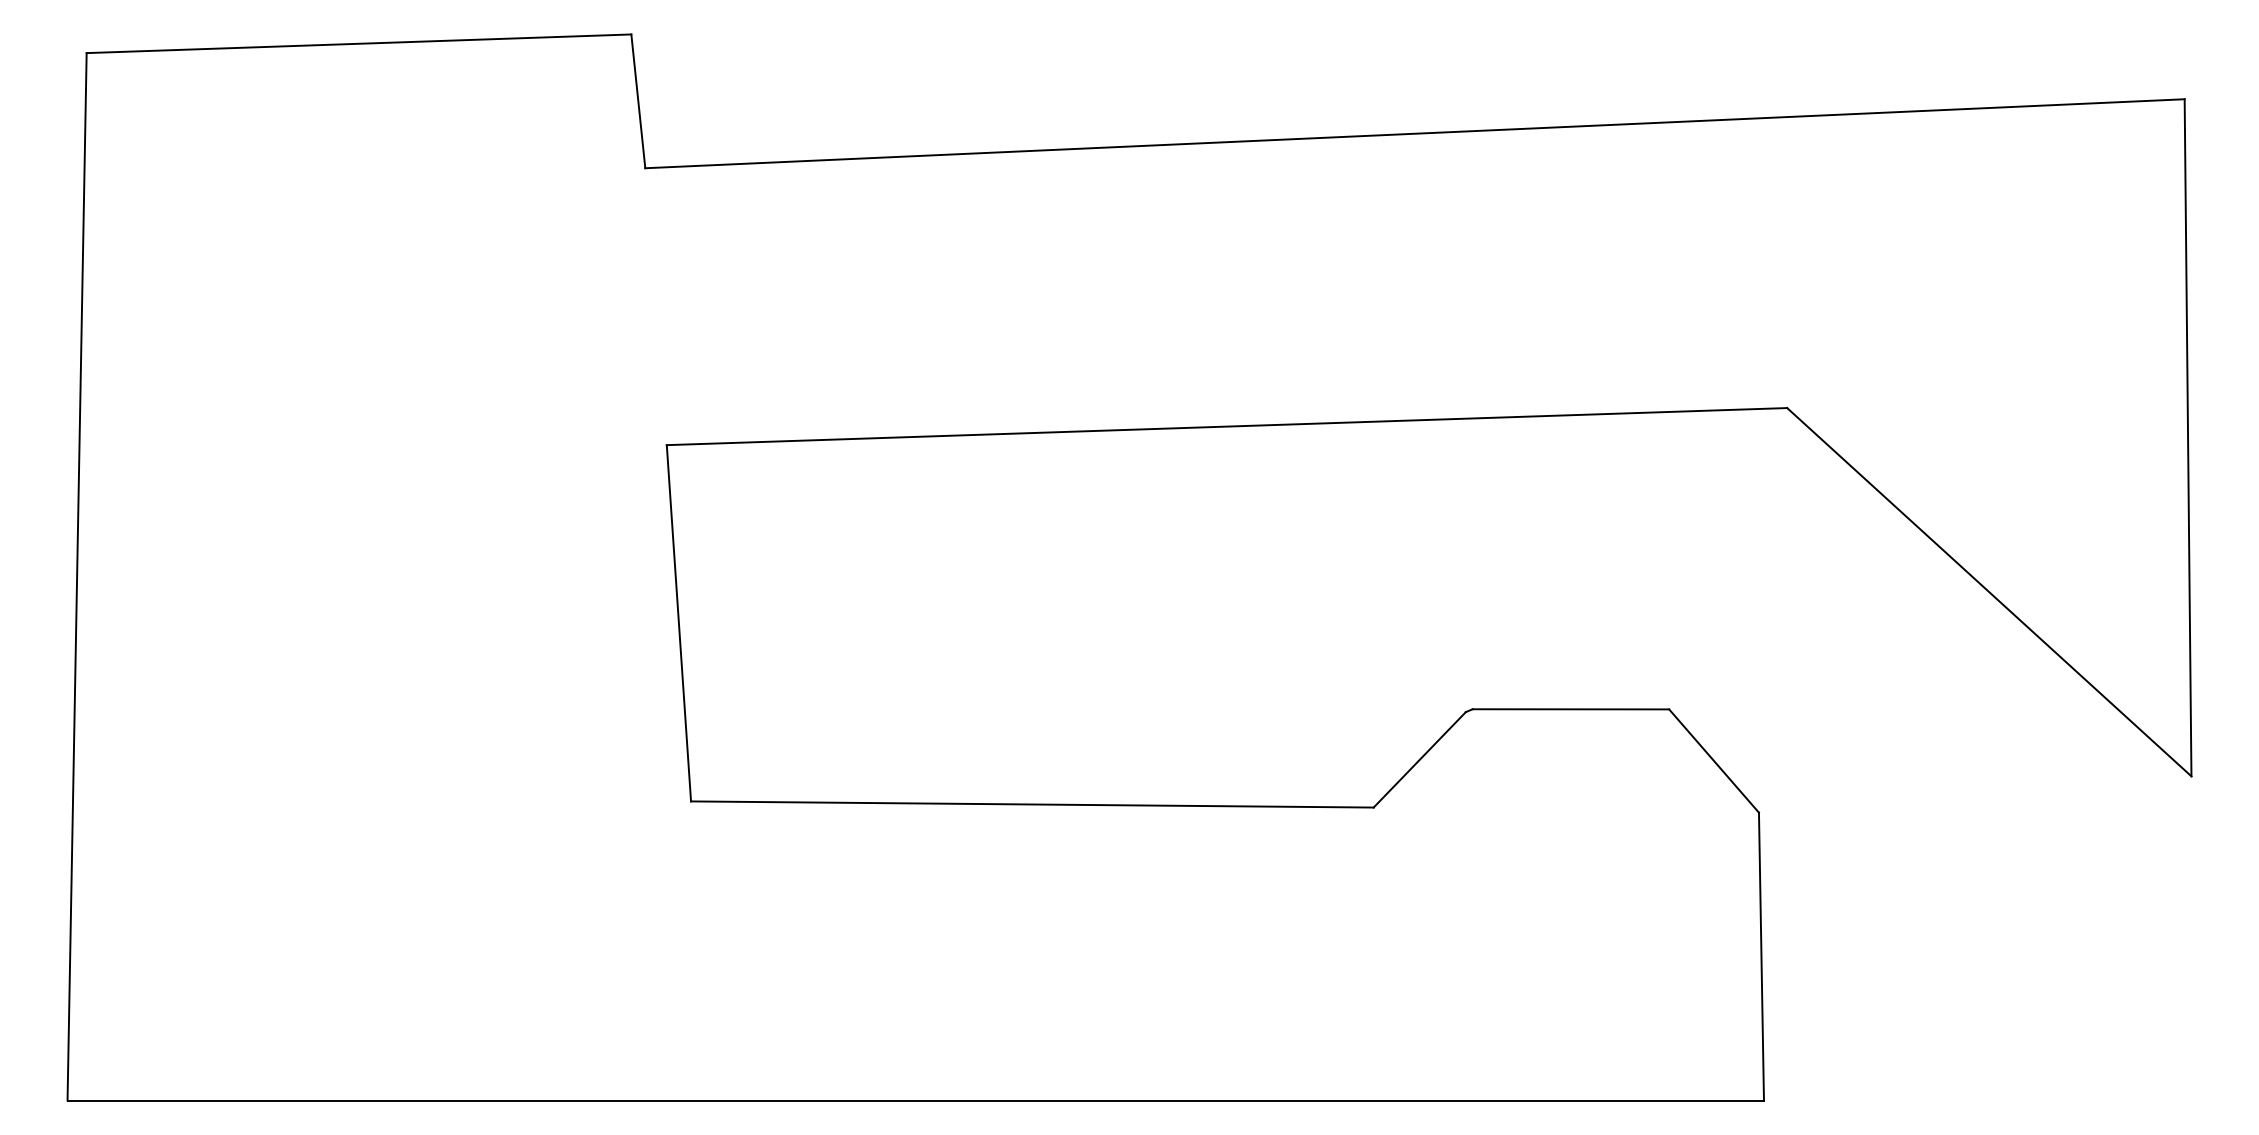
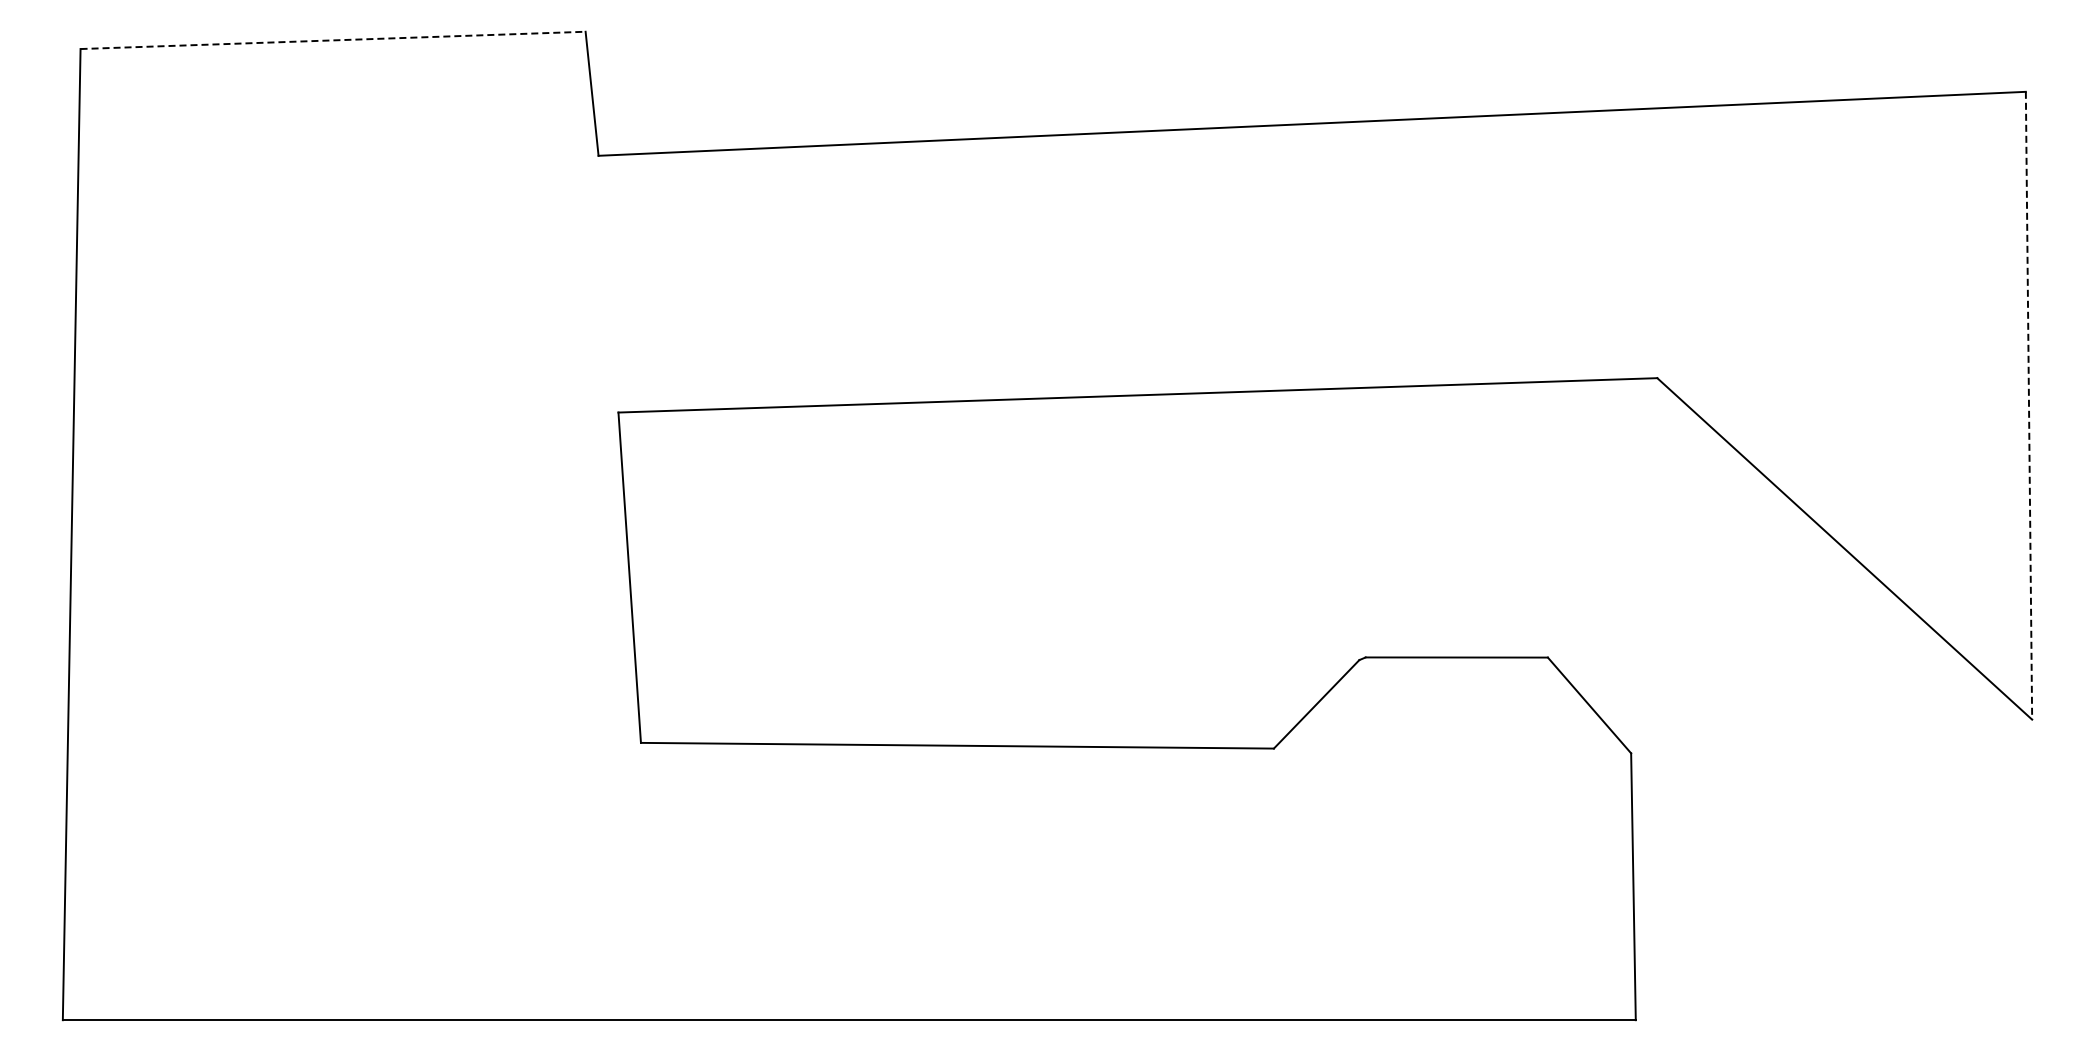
line: (359, 43) -> (333, 40), solid -> dashed
line: (2188, 437) -> (2029, 405), solid -> dashed

